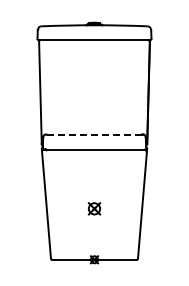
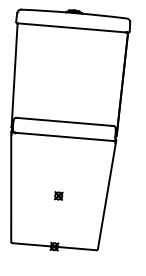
line: (94, 134) -> (64, 121), dashed -> solid
part: (94, 208) -> (58, 195), size x0.62

